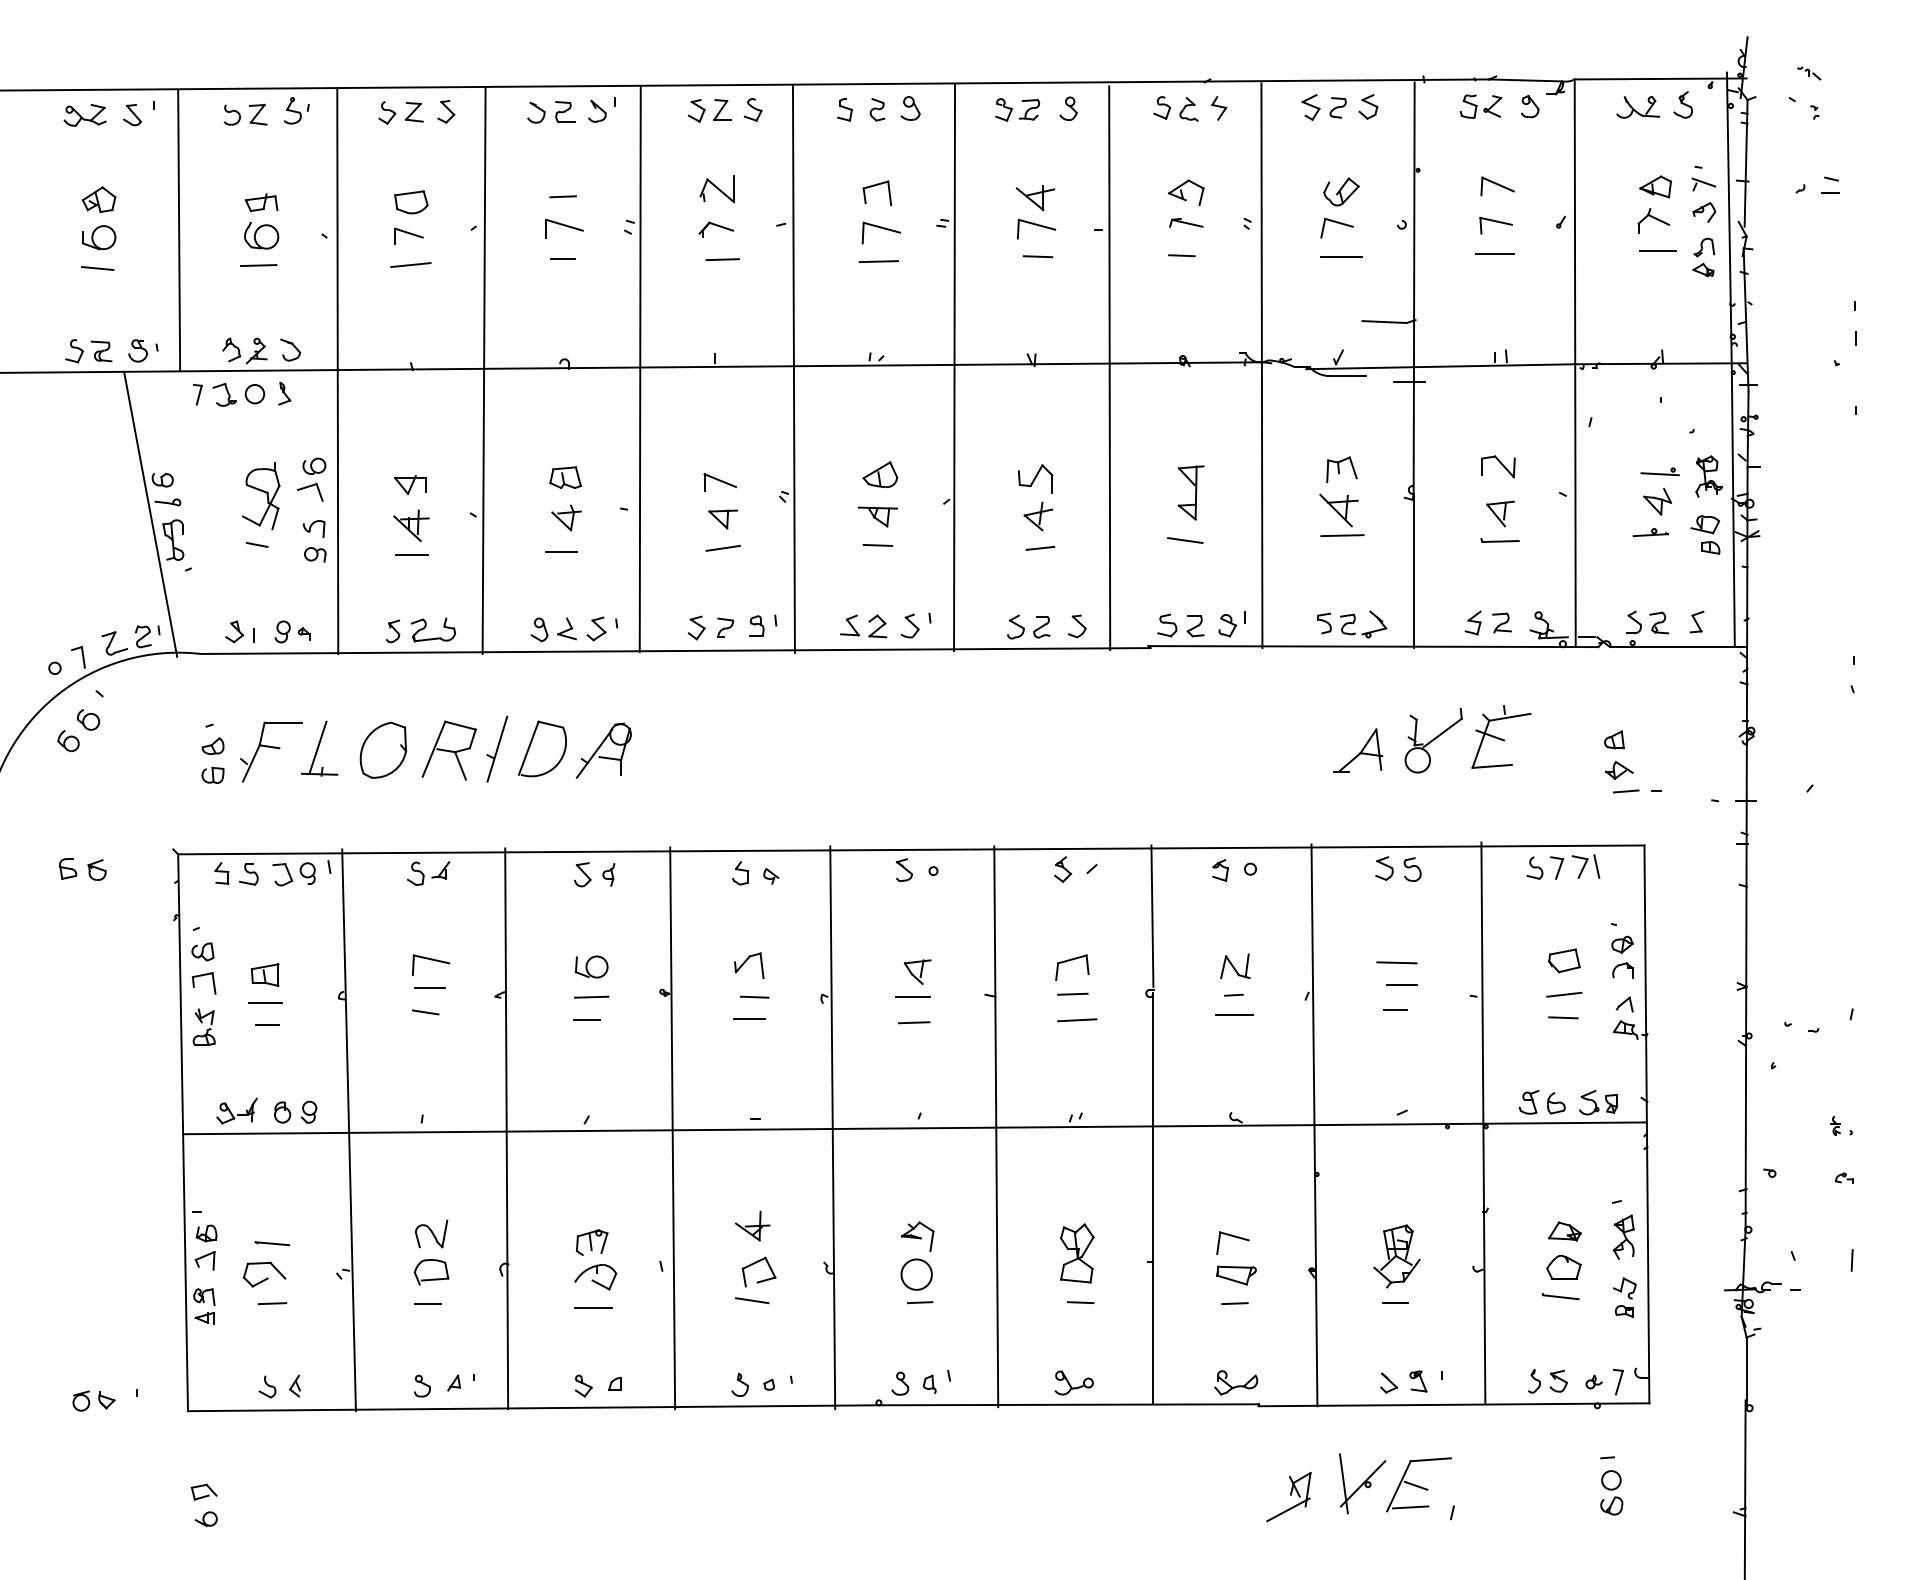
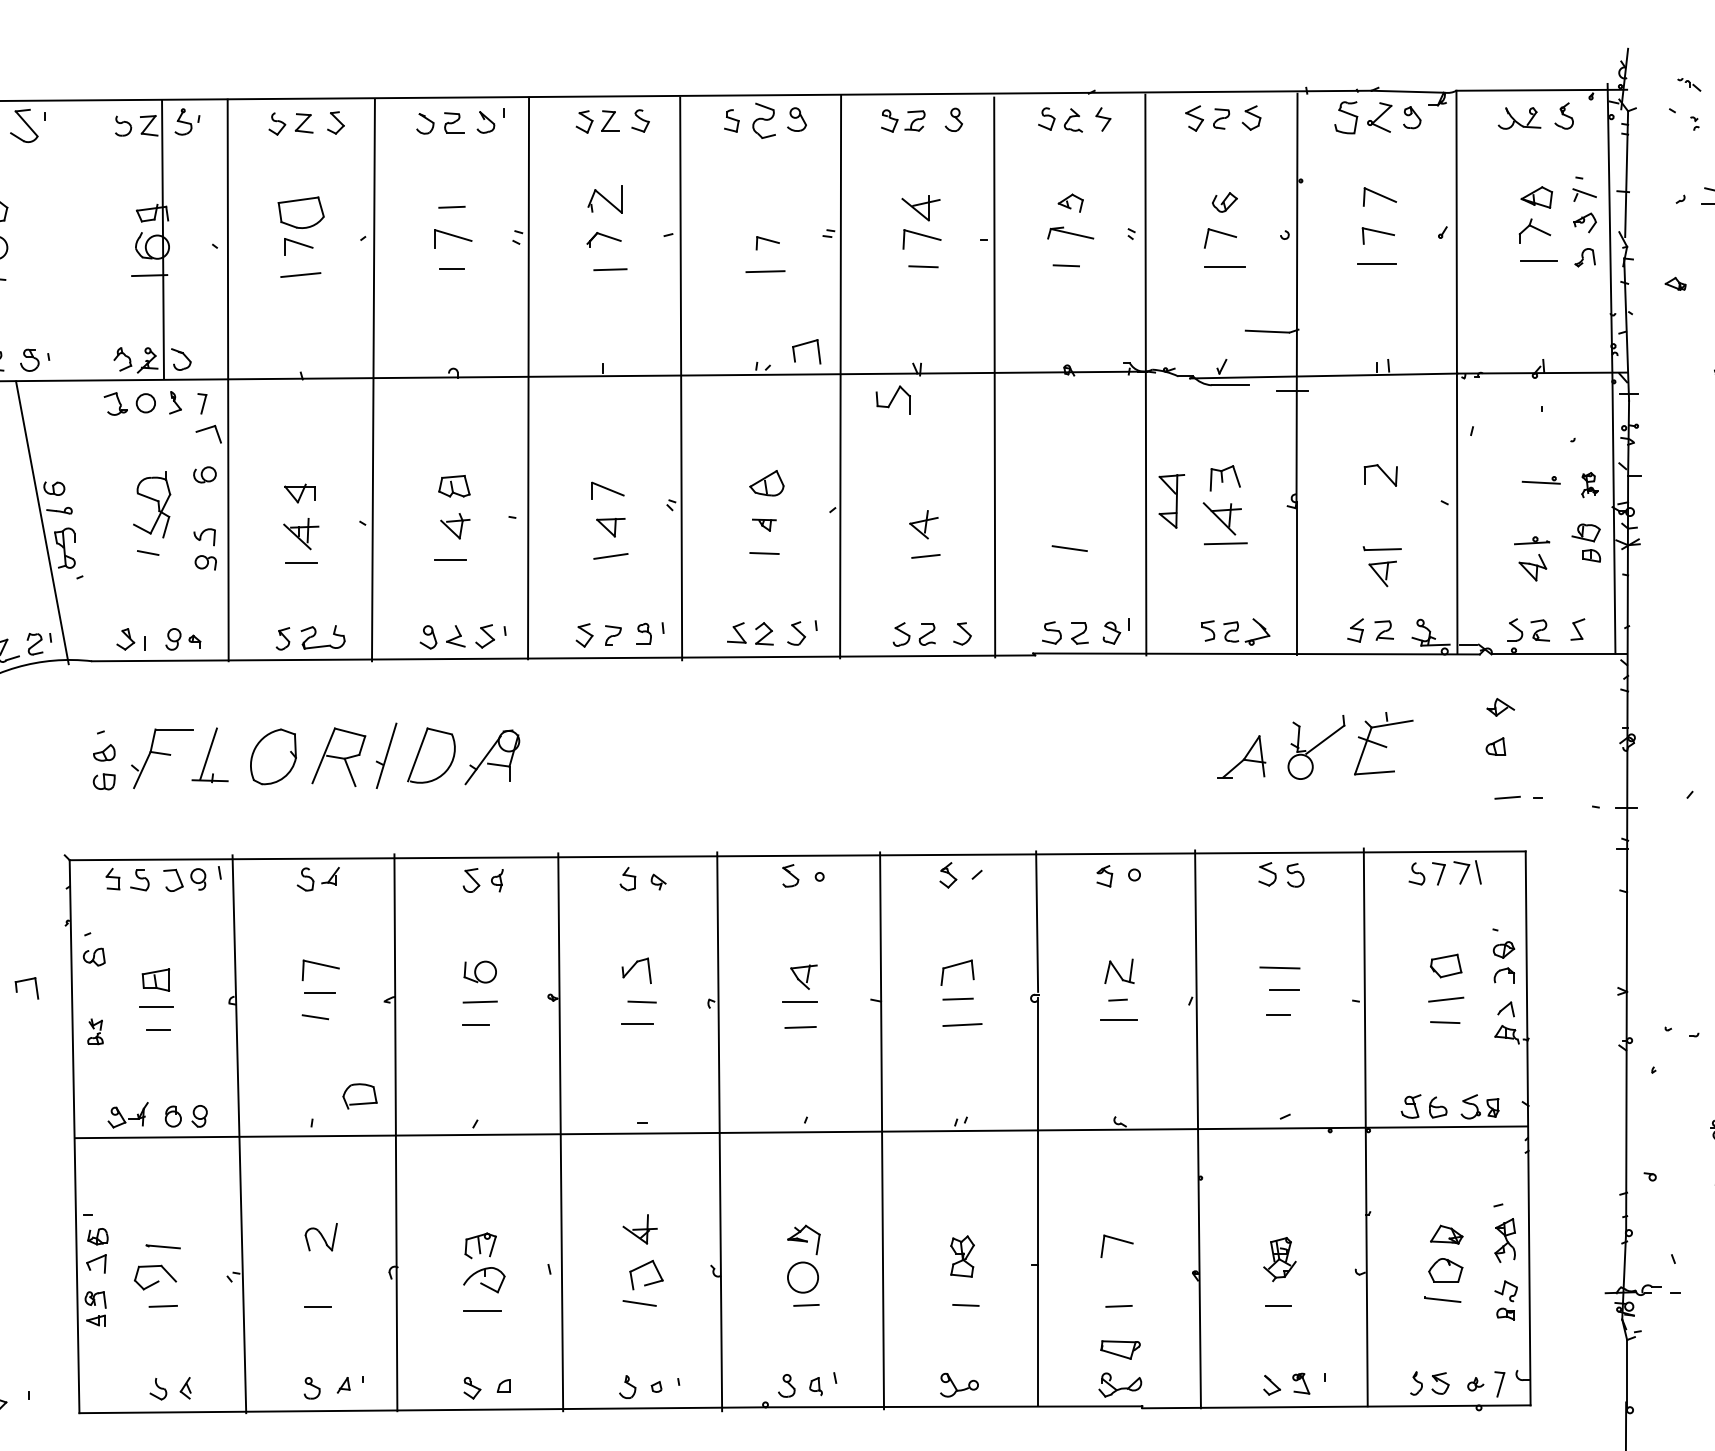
part: (1480, 106) -> (1362, 117), size x1.4
part: (877, 109) -> (764, 120), size x1.6
part: (132, 115) -> (24, 126), size x1.6
part: (875, 186) -> (804, 345), moved
part: (1341, 191) -> (1224, 202), size x0.7
part: (1186, 192) -> (1070, 203), size x0.7
part: (411, 202) -> (301, 212), size x1.4
part: (1186, 222) -> (1070, 232), size x1.4
line: (179, 230) -> (163, 239), moved
part: (880, 232) -> (767, 242), size x0.6
part: (1703, 269) -> (1675, 283), moved
part: (197, 394) -> (202, 403), moved
part: (1708, 476) -> (1589, 485), size x0.6
part: (1035, 478) -> (893, 399), moved
part: (310, 492) -> (209, 434), moved
part: (1190, 492) -> (1171, 500), moved
part: (1657, 501) -> (1532, 567), moved
part: (1500, 513) -> (1382, 573), moved
part: (877, 516) -> (764, 524), size x0.6
part: (1619, 770) -> (1500, 707), moved
part: (202, 976) -> (25, 981), moved
part: (203, 1026) -> (94, 1031), size x0.7
part: (1077, 1253) -> (962, 1256), size x0.7
part: (1396, 1256) -> (1279, 1259), size x0.7
part: (431, 1272) -> (359, 1096), moved
part: (1236, 1275) -> (1120, 1349), moved

